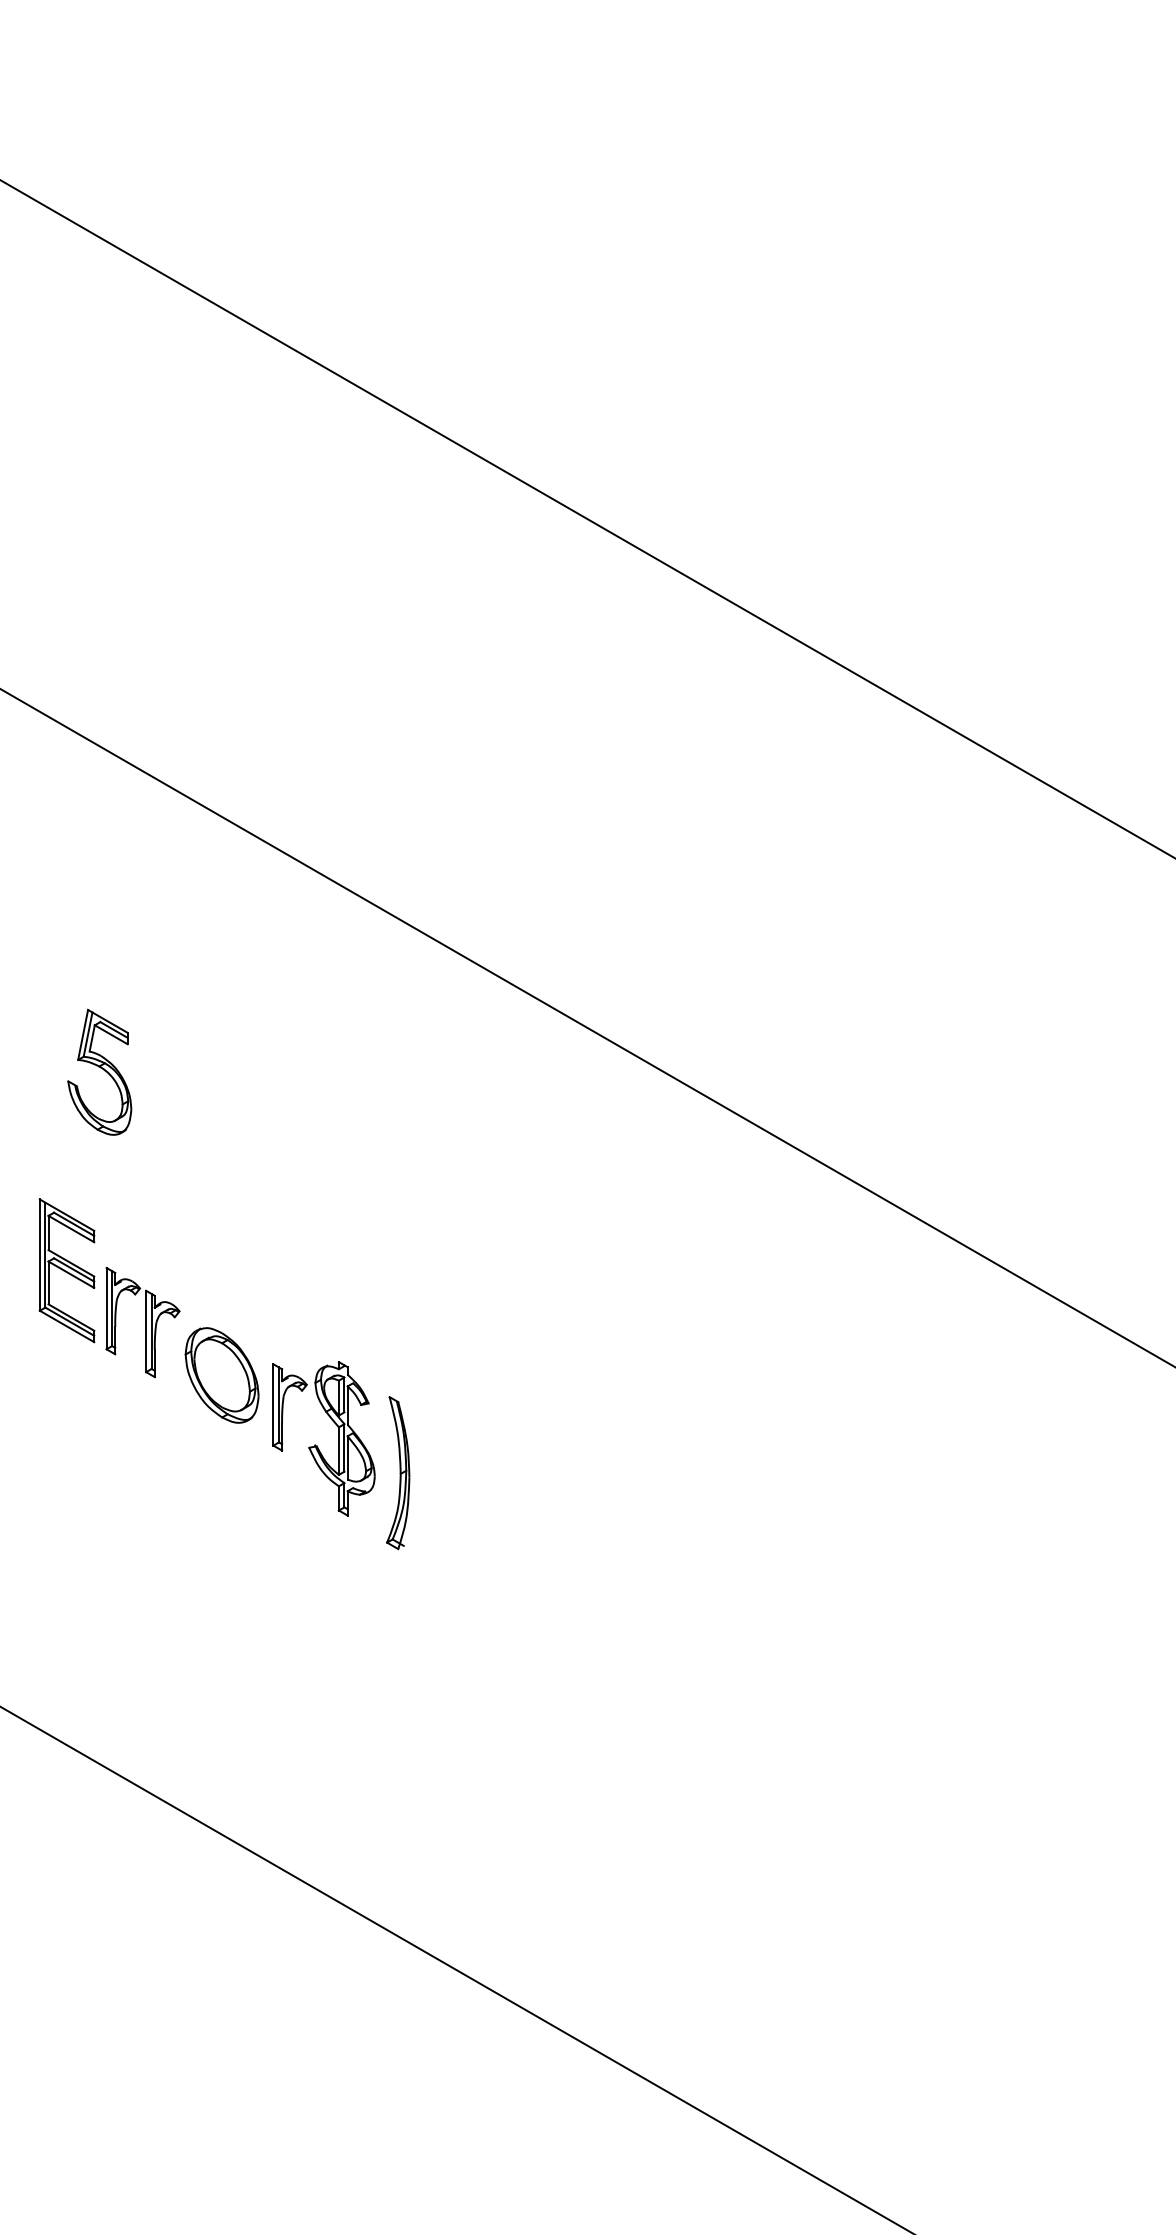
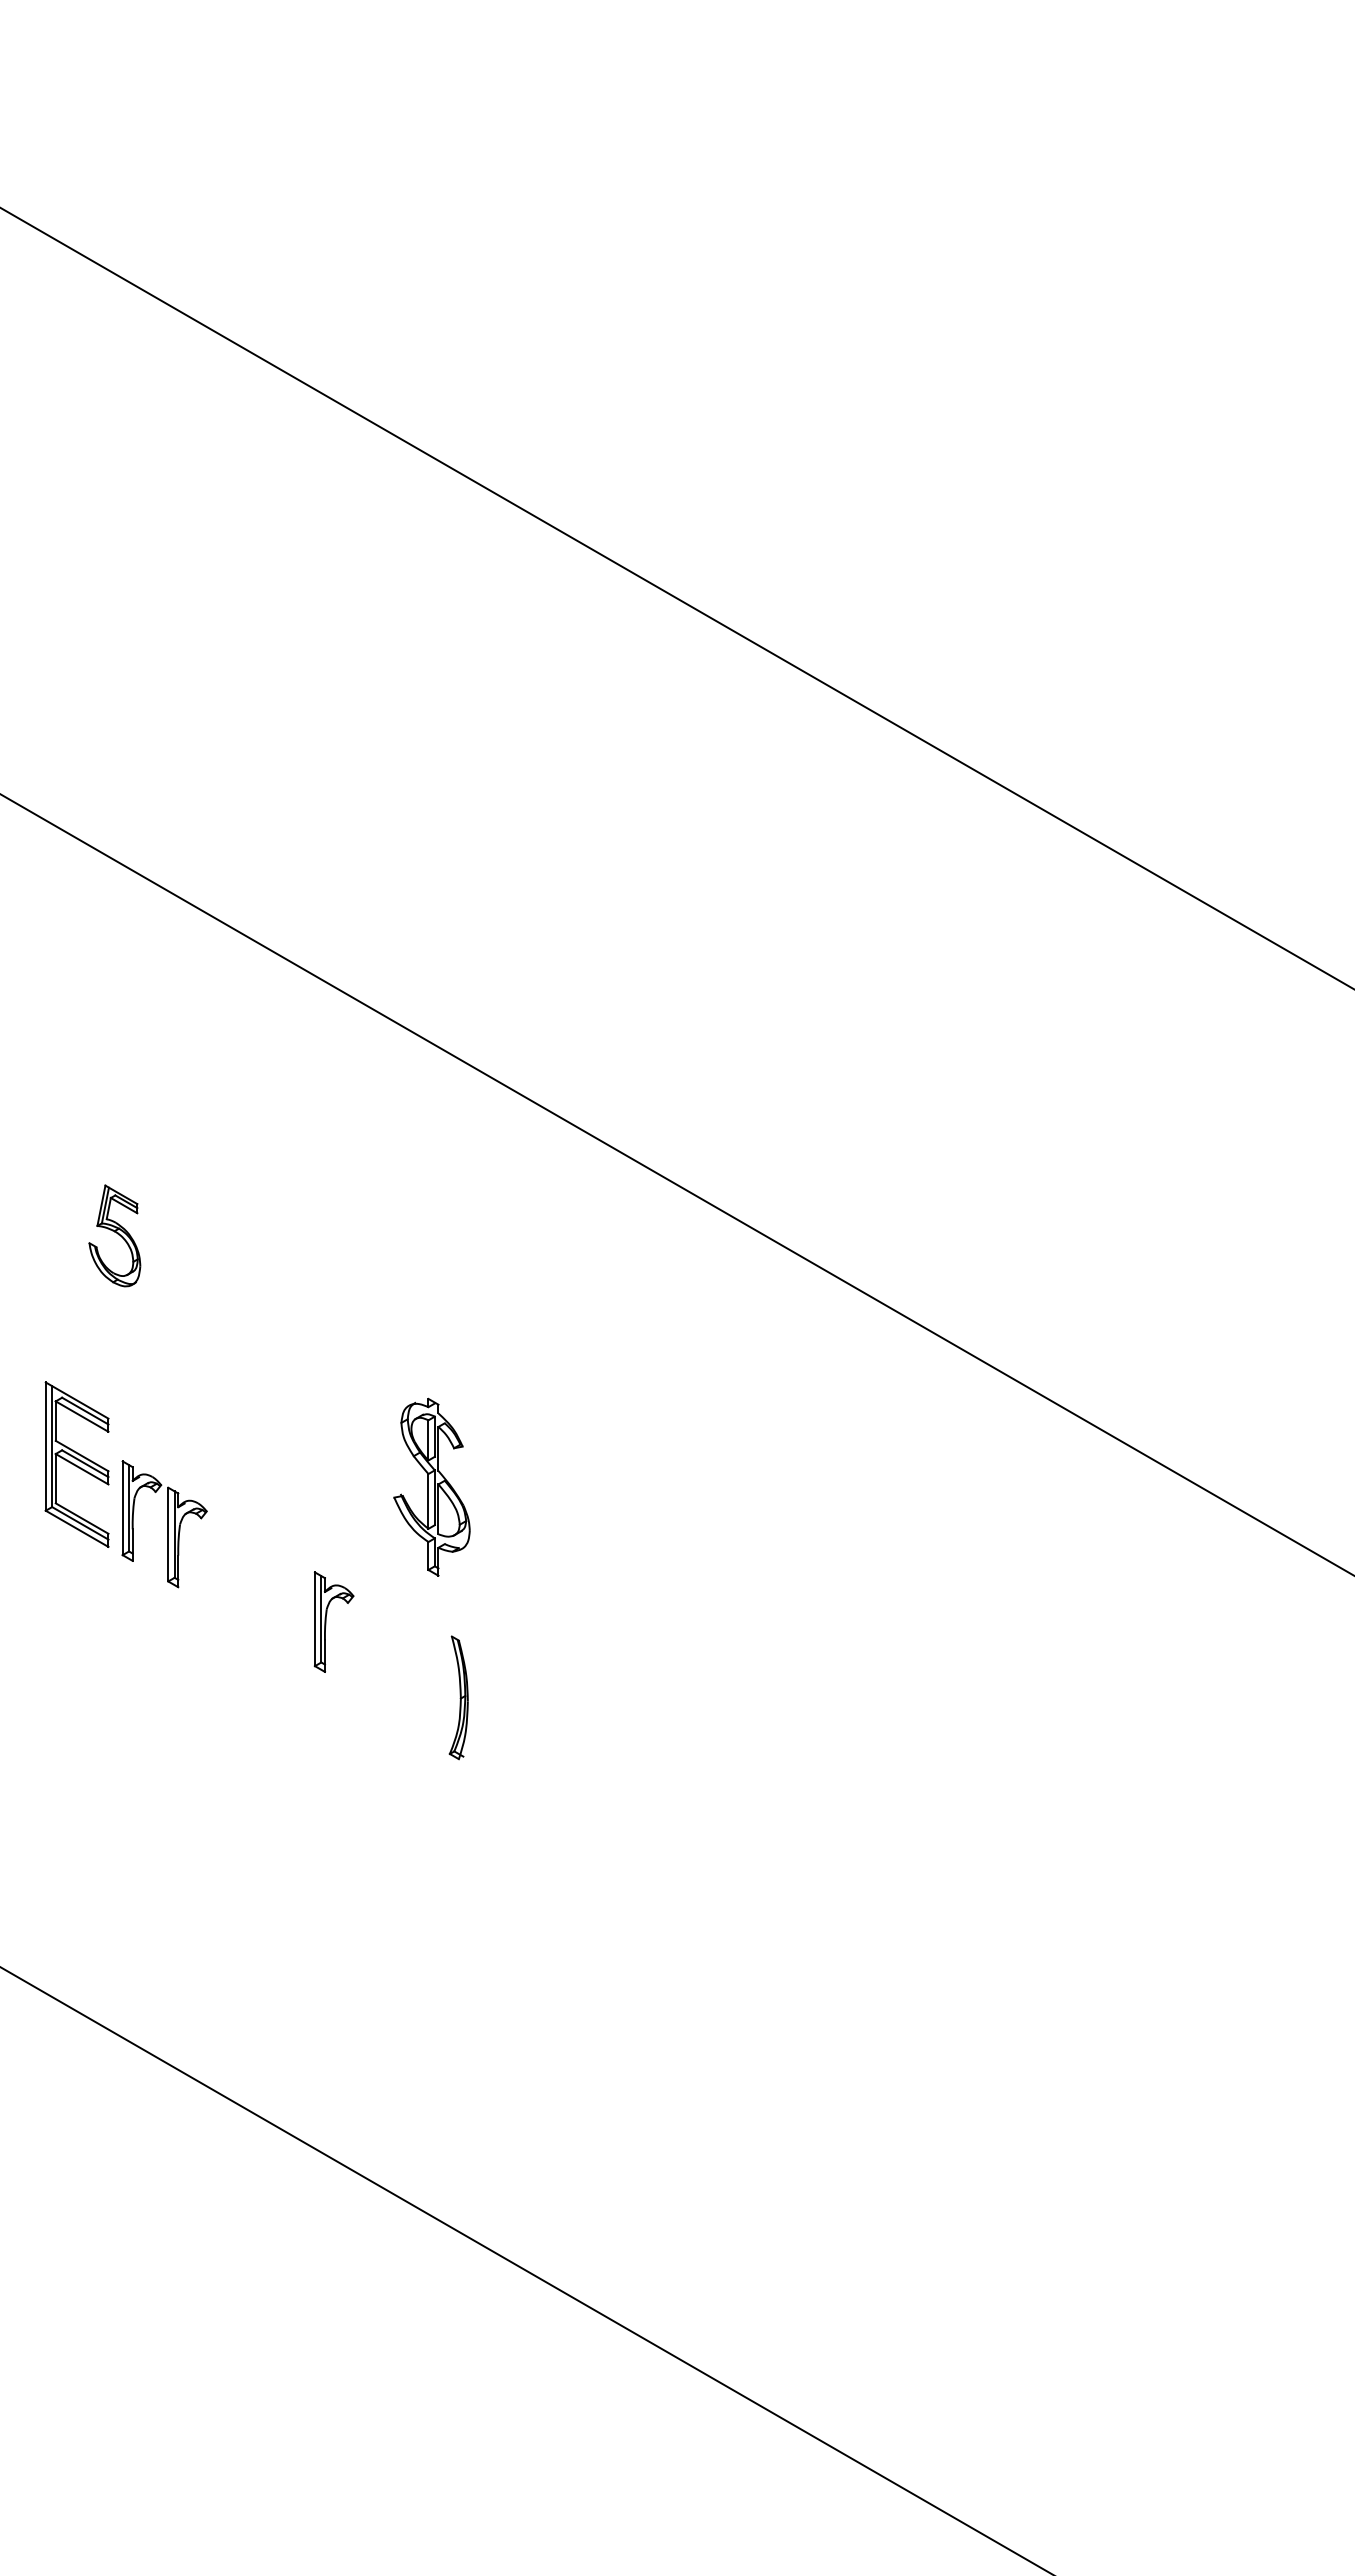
part: (99, 1071) -> (114, 1235), size x0.7
part: (221, 1374) -> (255, 1584), removed
part: (341, 1438) -> (431, 1486), moved
part: (397, 1472) -> (458, 1697), size x0.7

